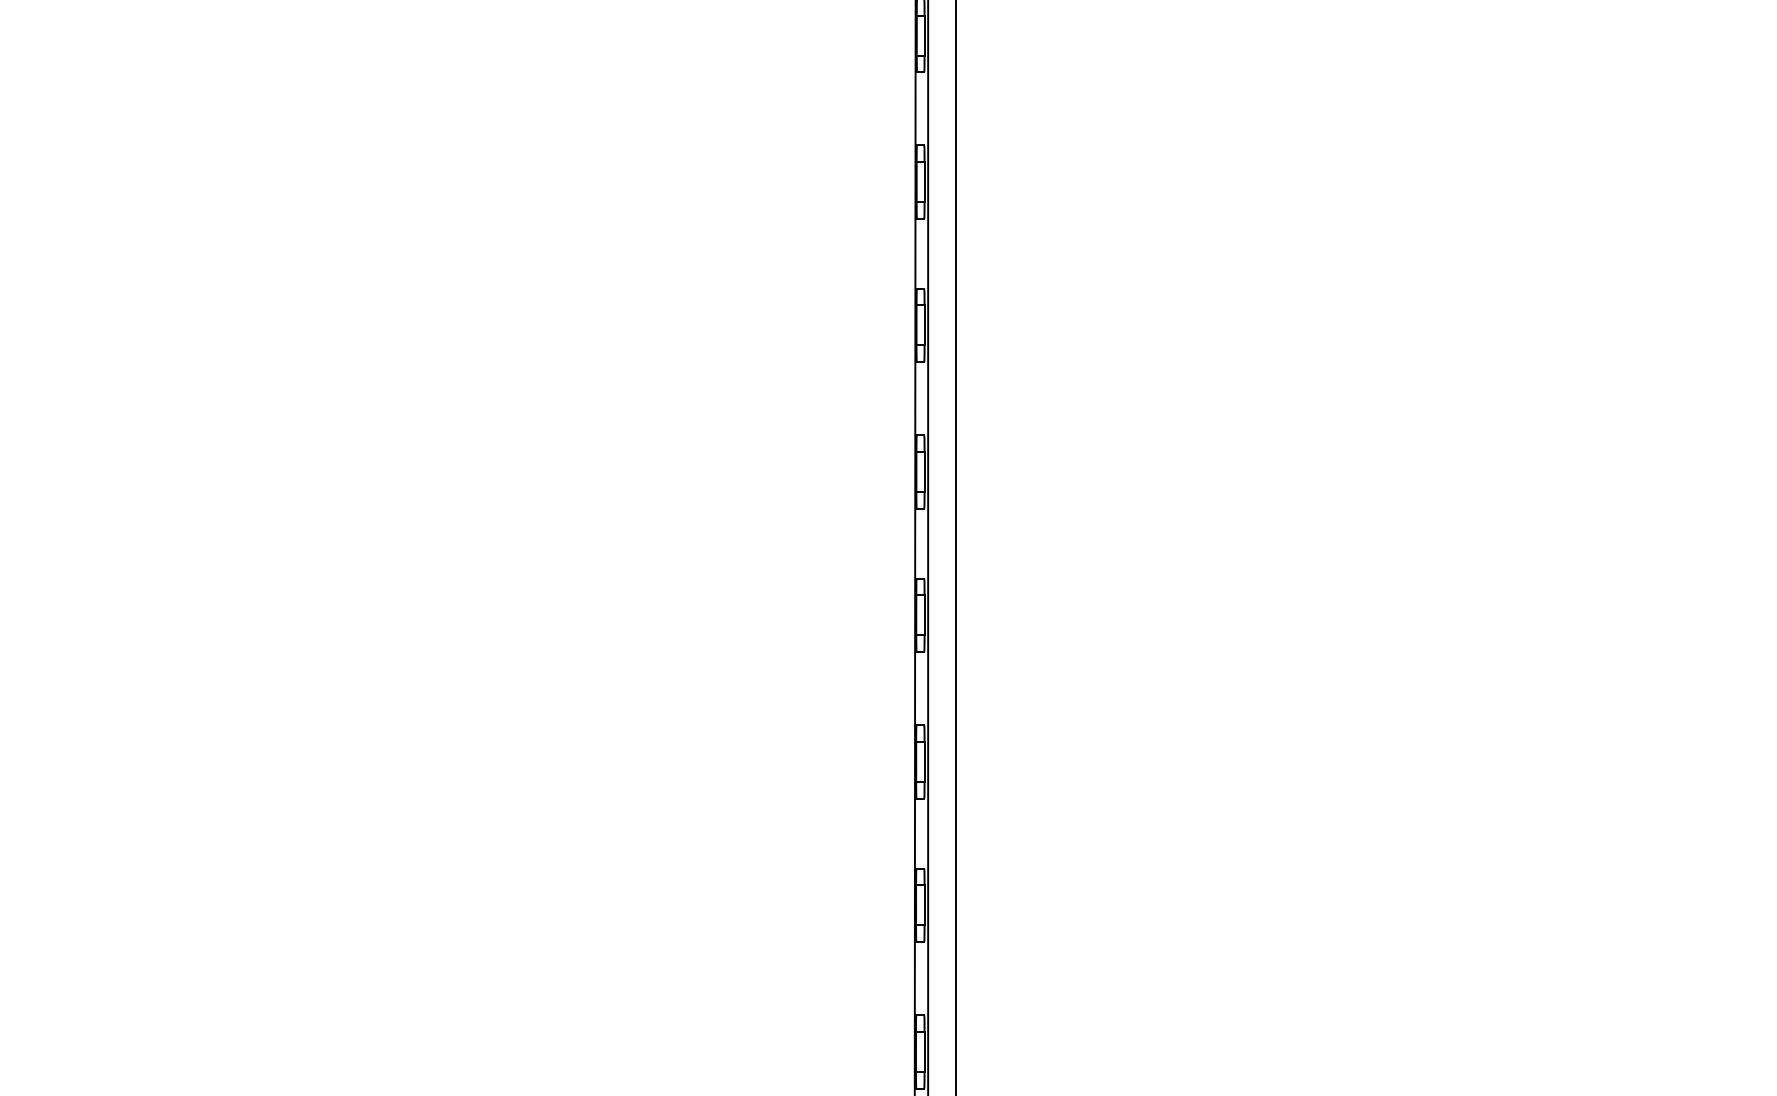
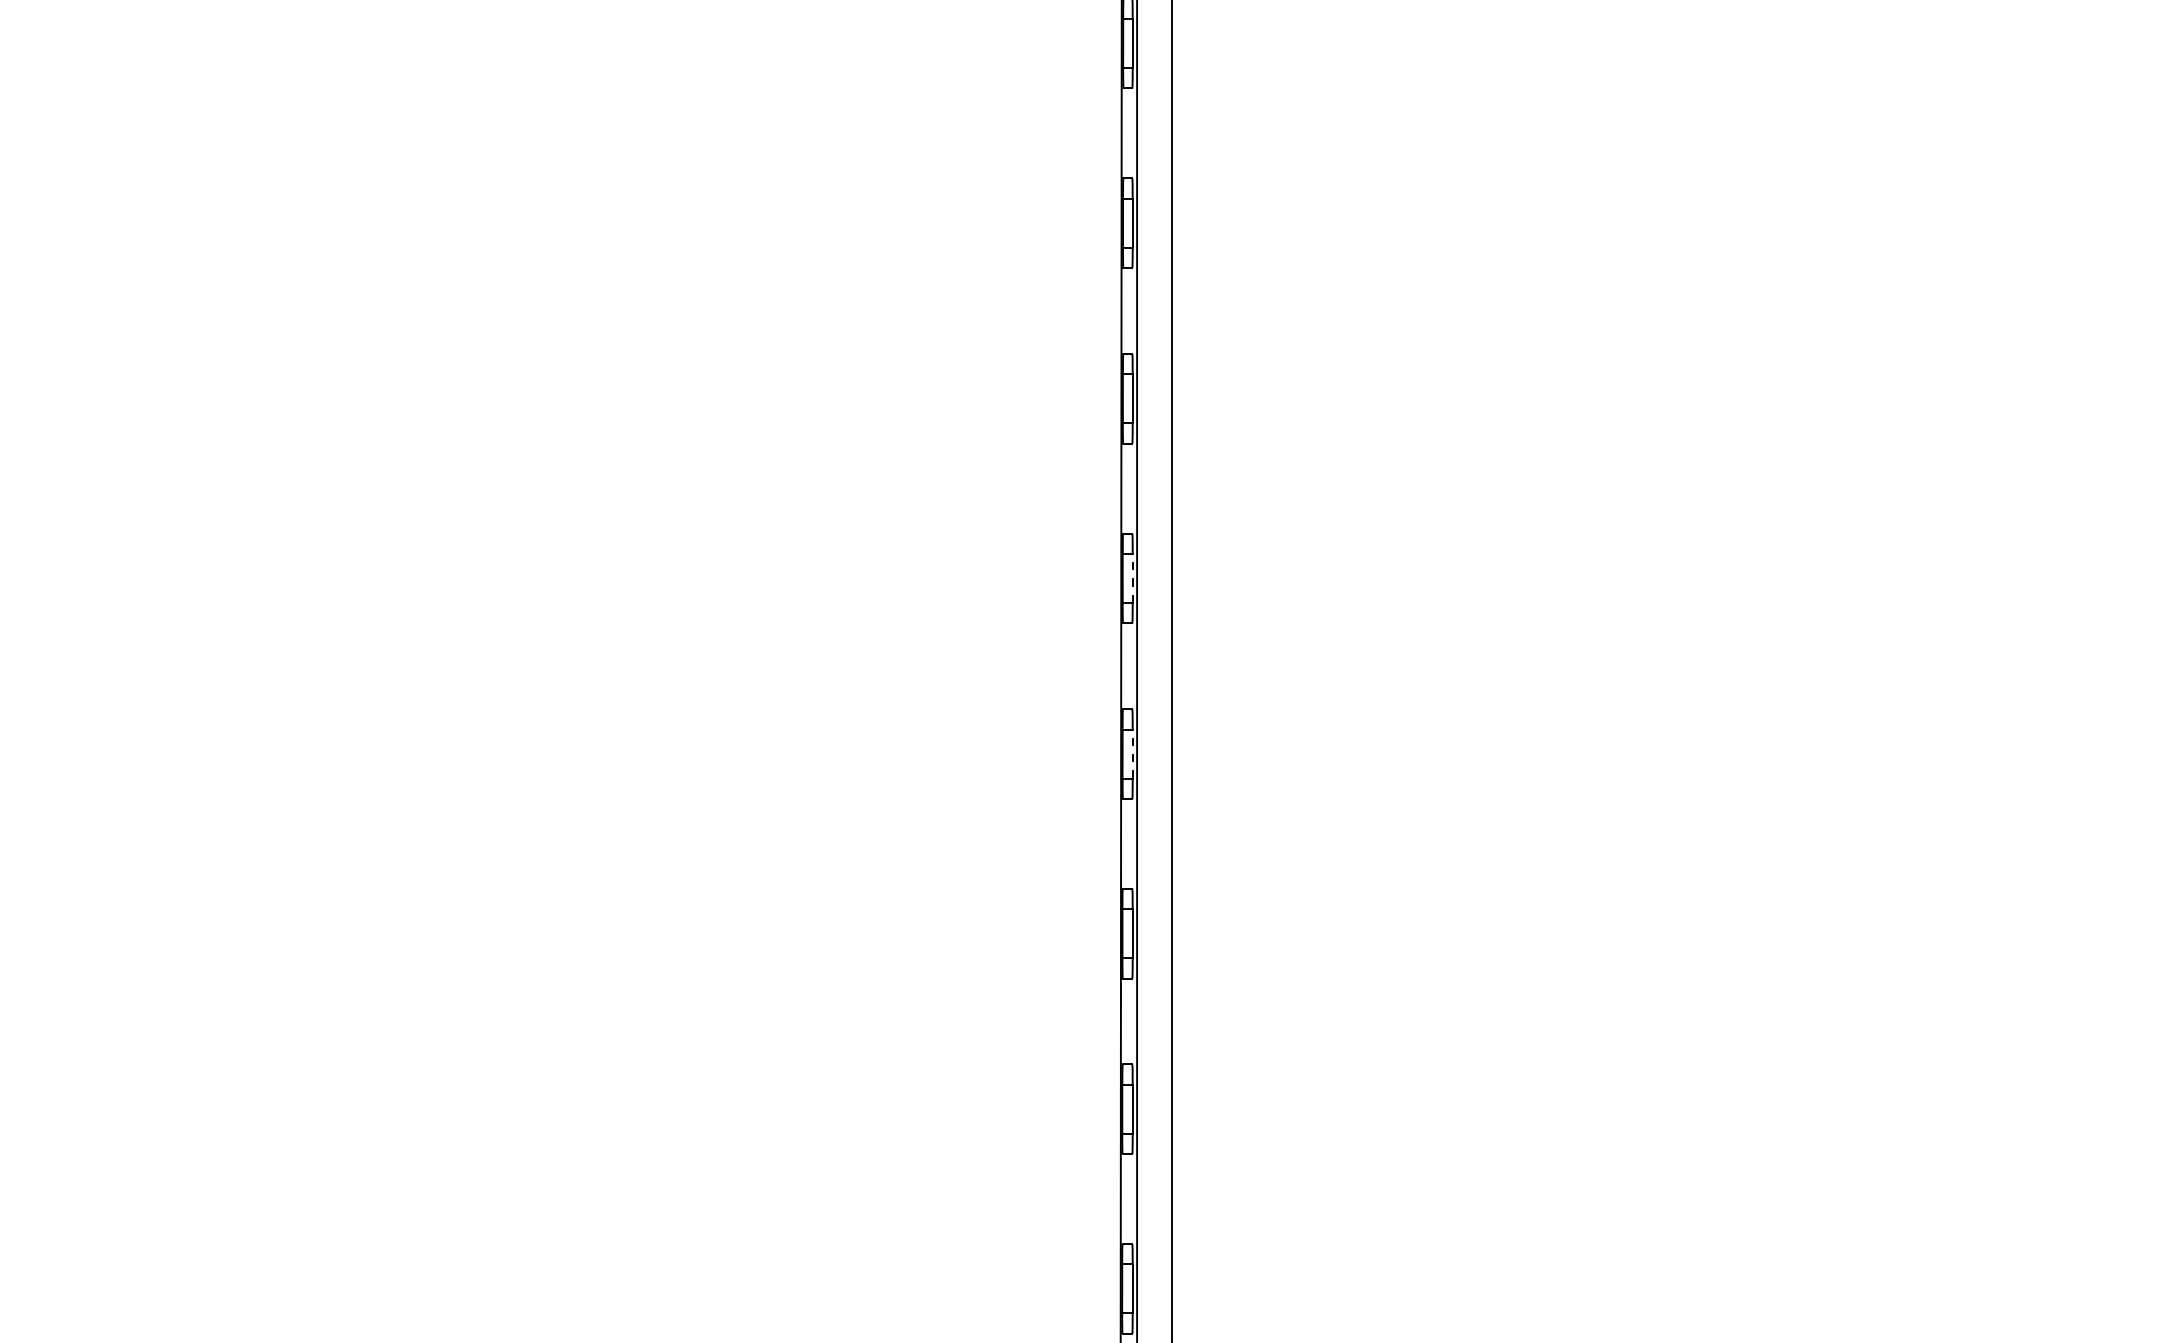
line: (924, 472) -> (1132, 578), solid -> dashed
line: (924, 615) -> (1132, 754), solid -> dashed

